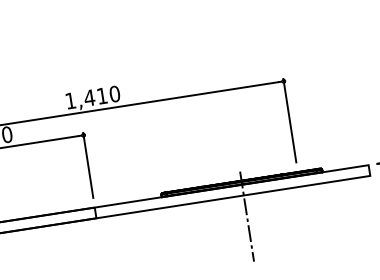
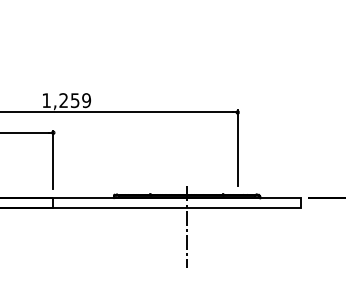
text: (101, 96) -> (74, 100), 1,410 -> 1,259

